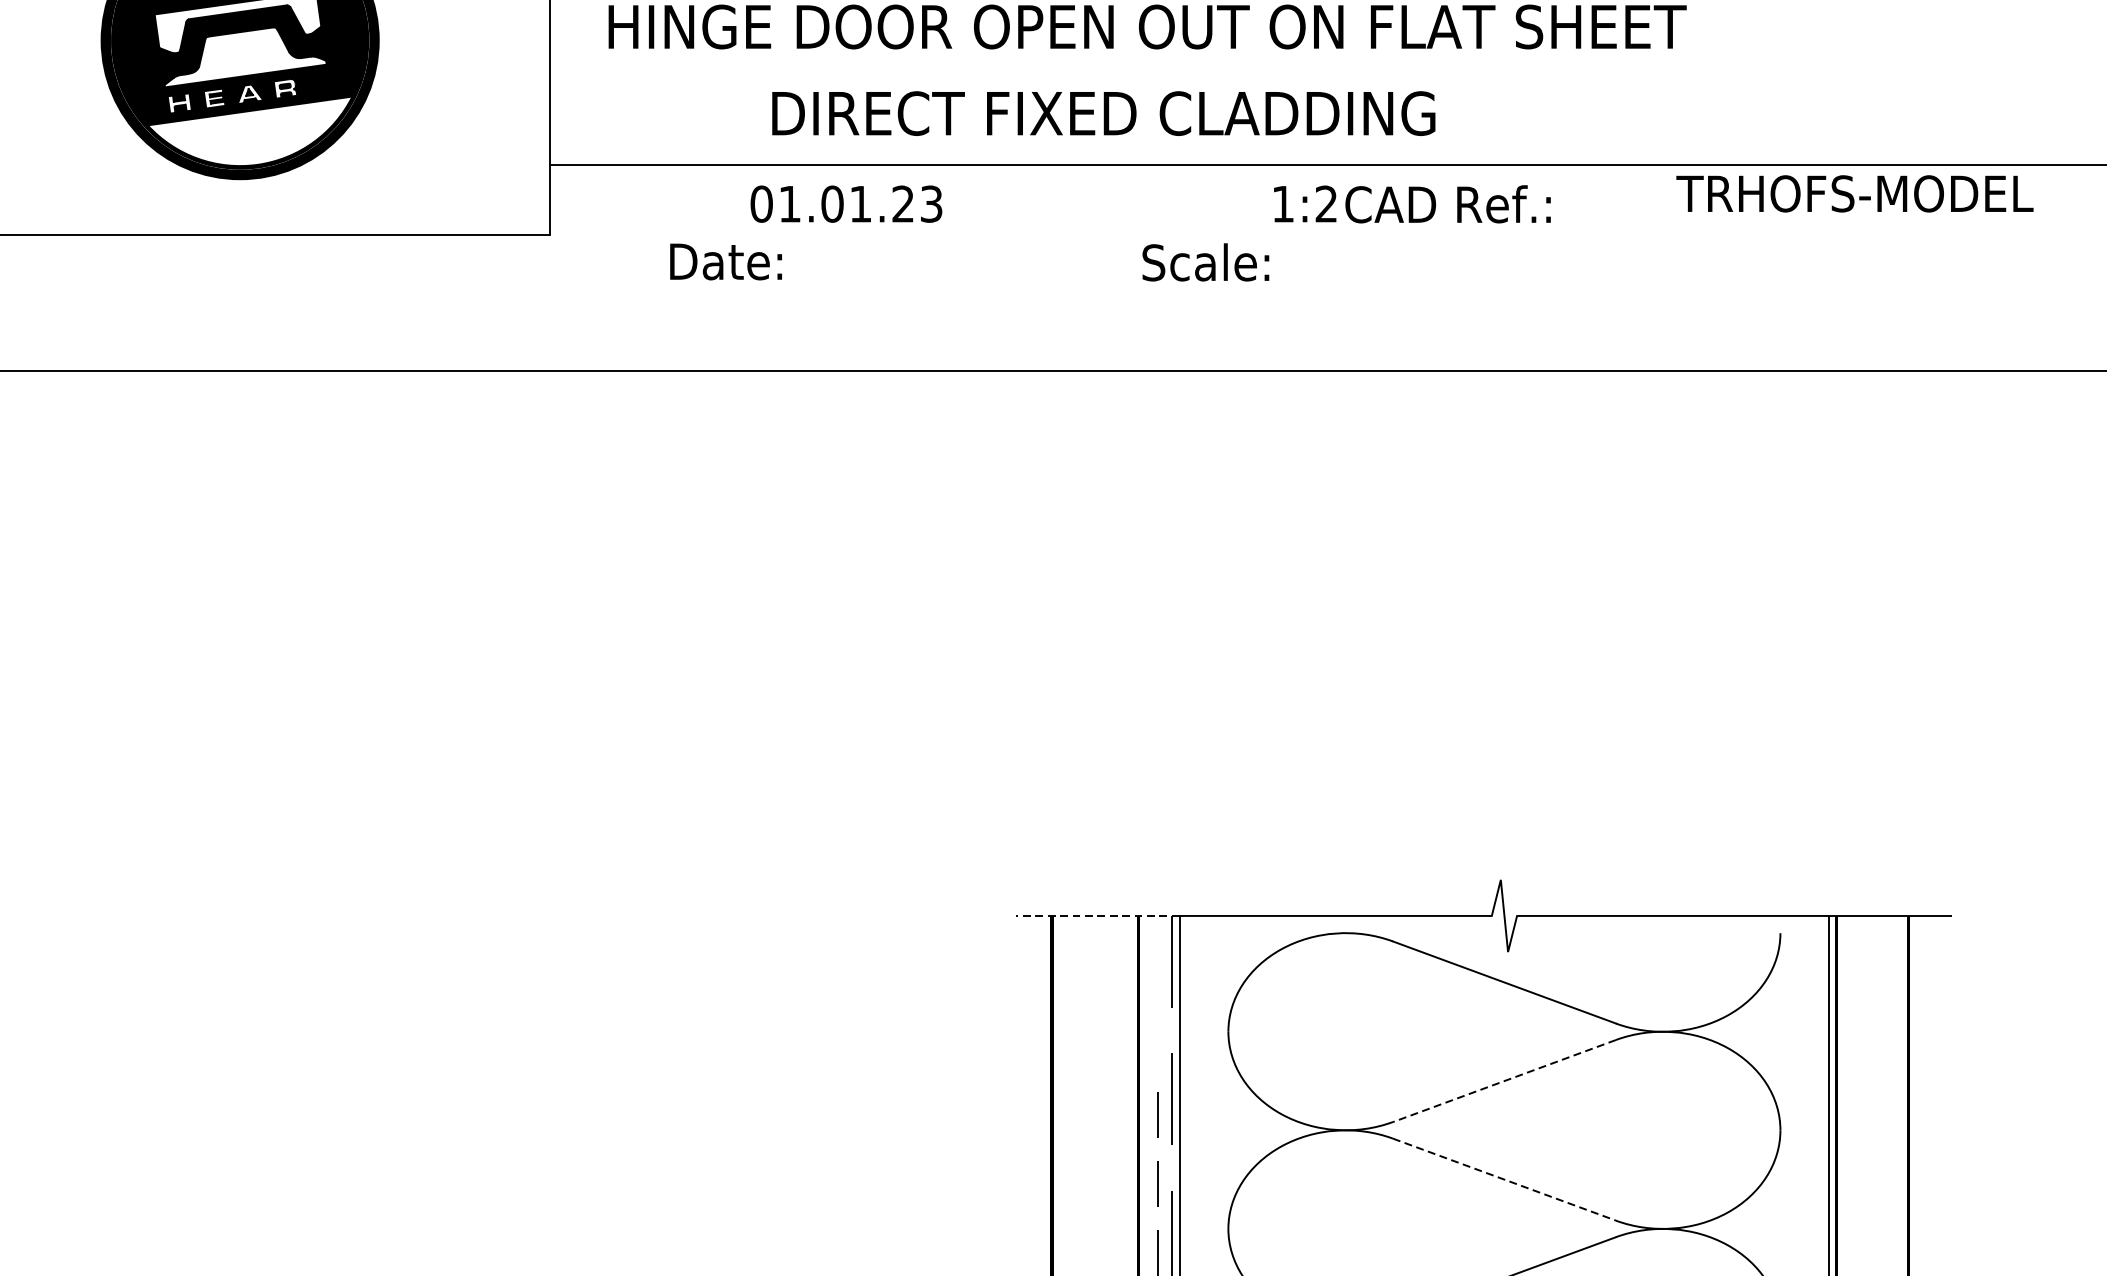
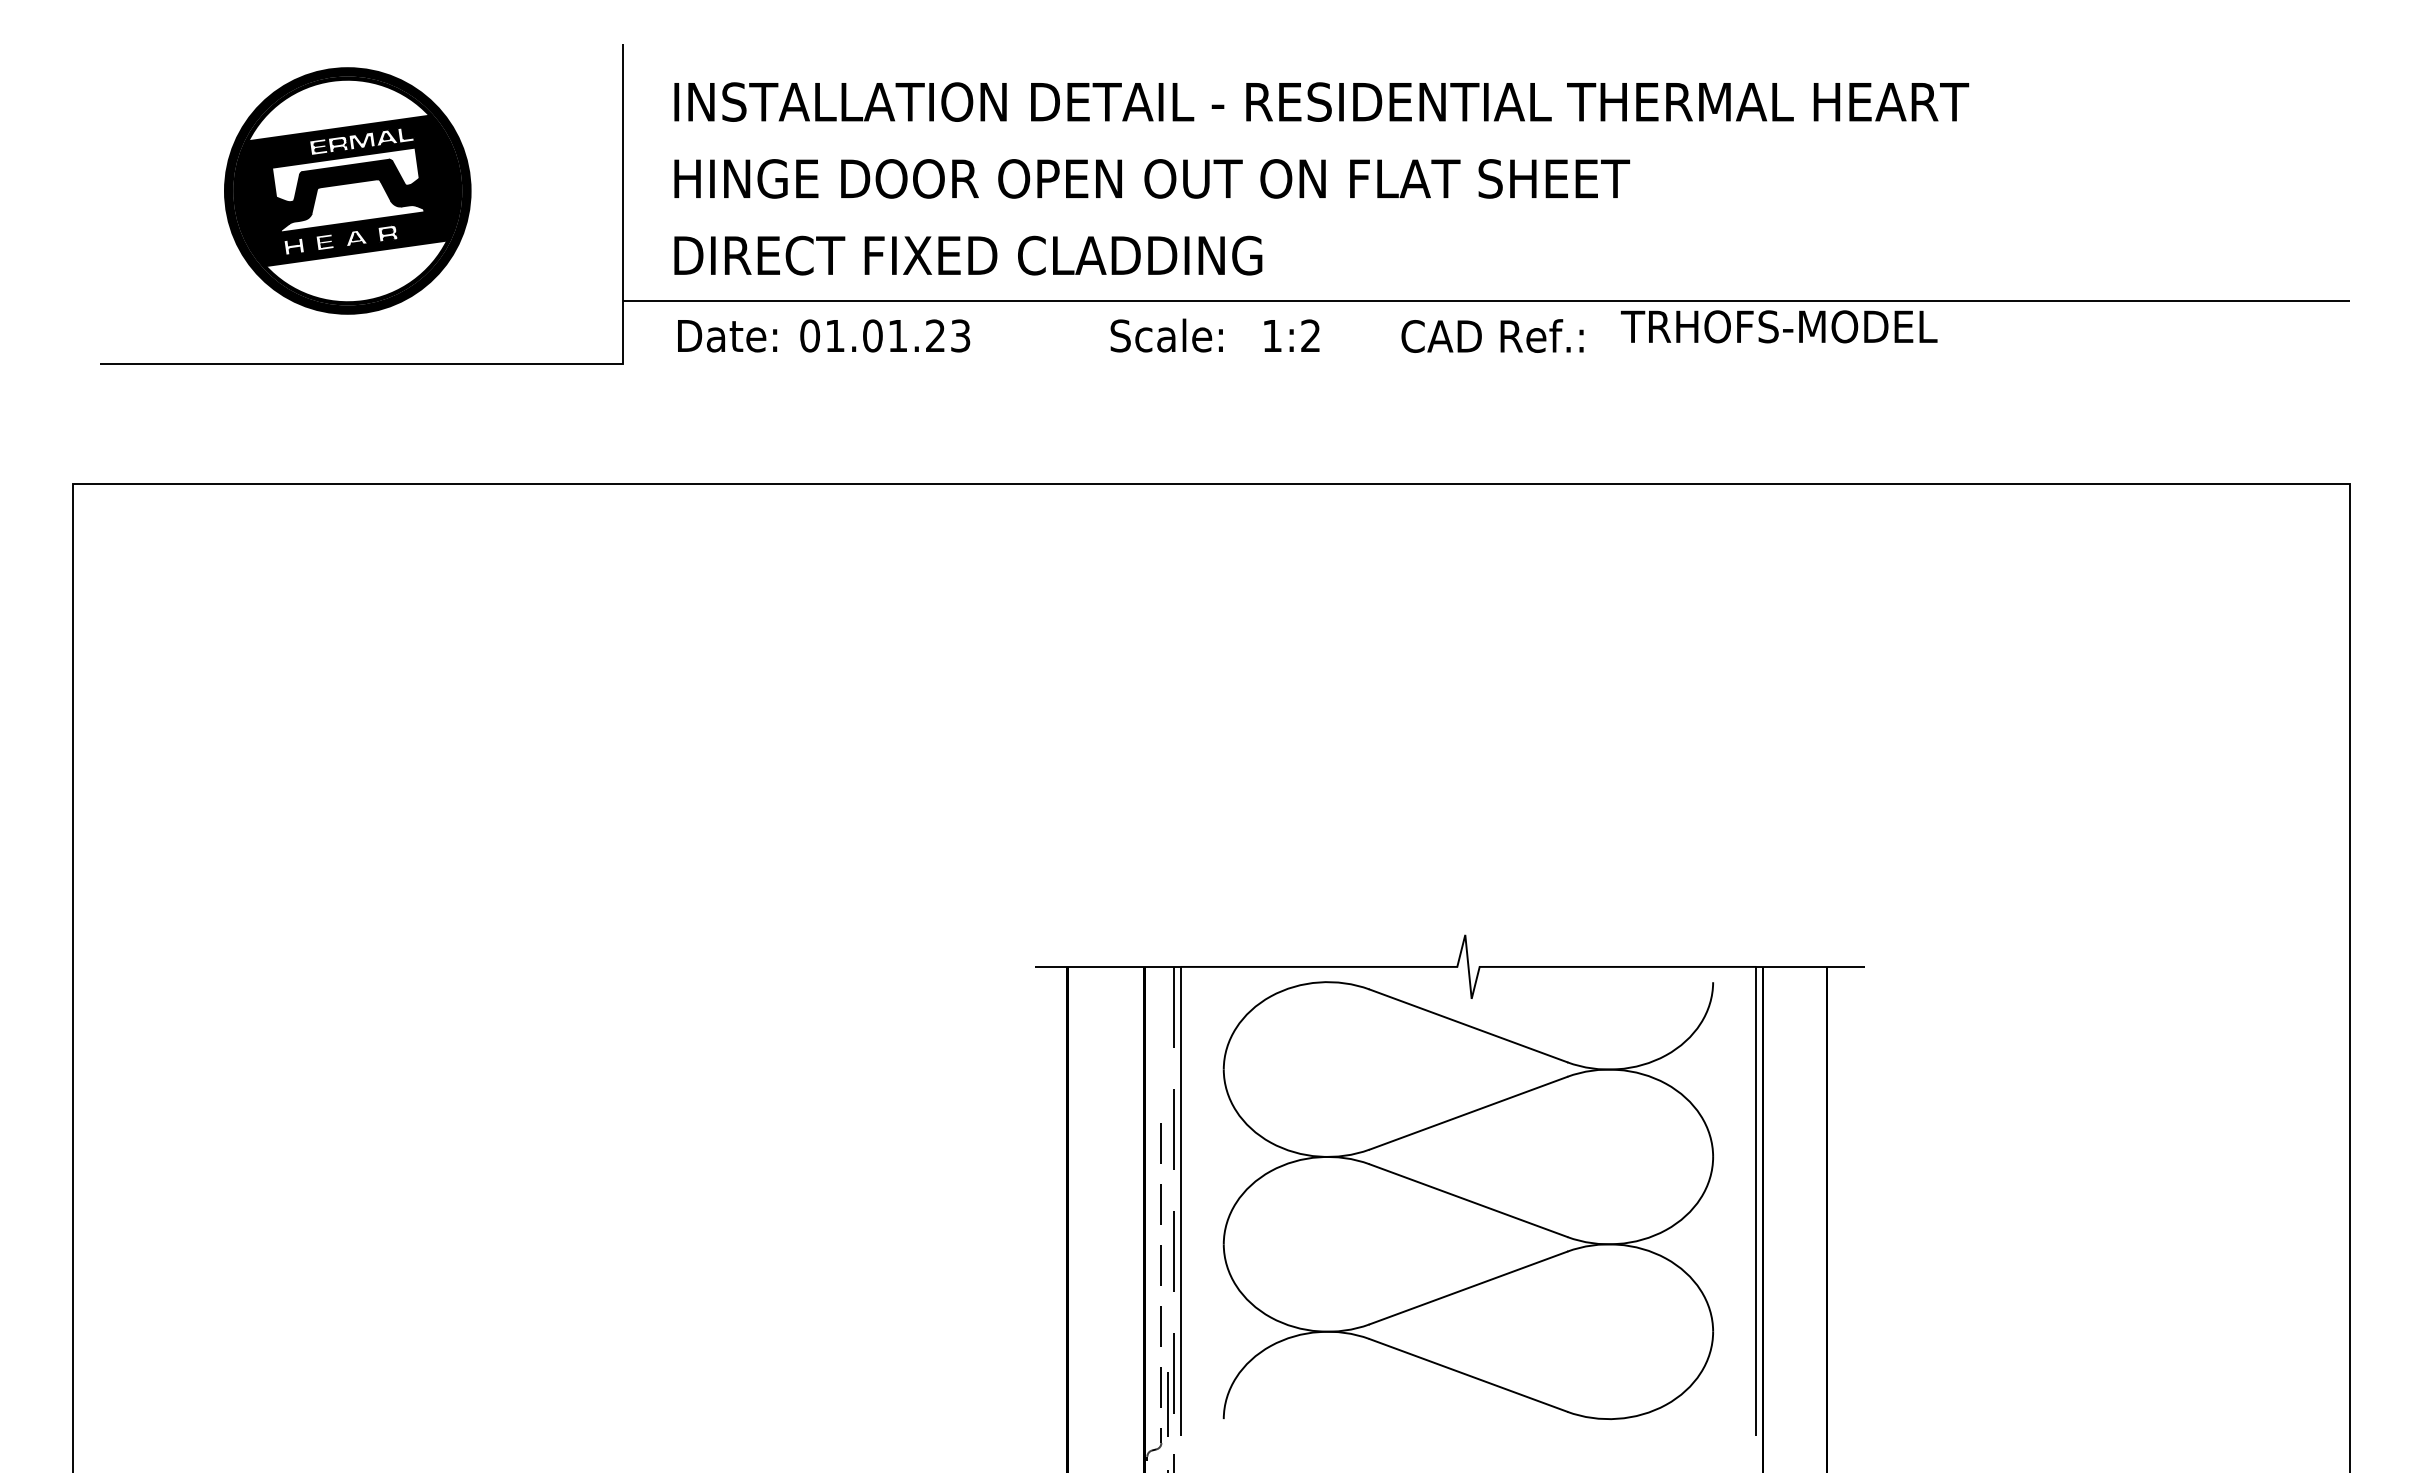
text: (1103, 113) -> (968, 255), moved
text: (1448, 203) -> (1492, 335), moved
text: (726, 262) -> (727, 336), moved
text: (1205, 262) -> (1166, 335), moved
line: (1097, 915) -> (1107, 966), dashed -> solid
line: (1504, 1081) -> (1468, 1113), dashed -> solid
line: (1504, 1179) -> (1468, 1200), dashed -> solid

